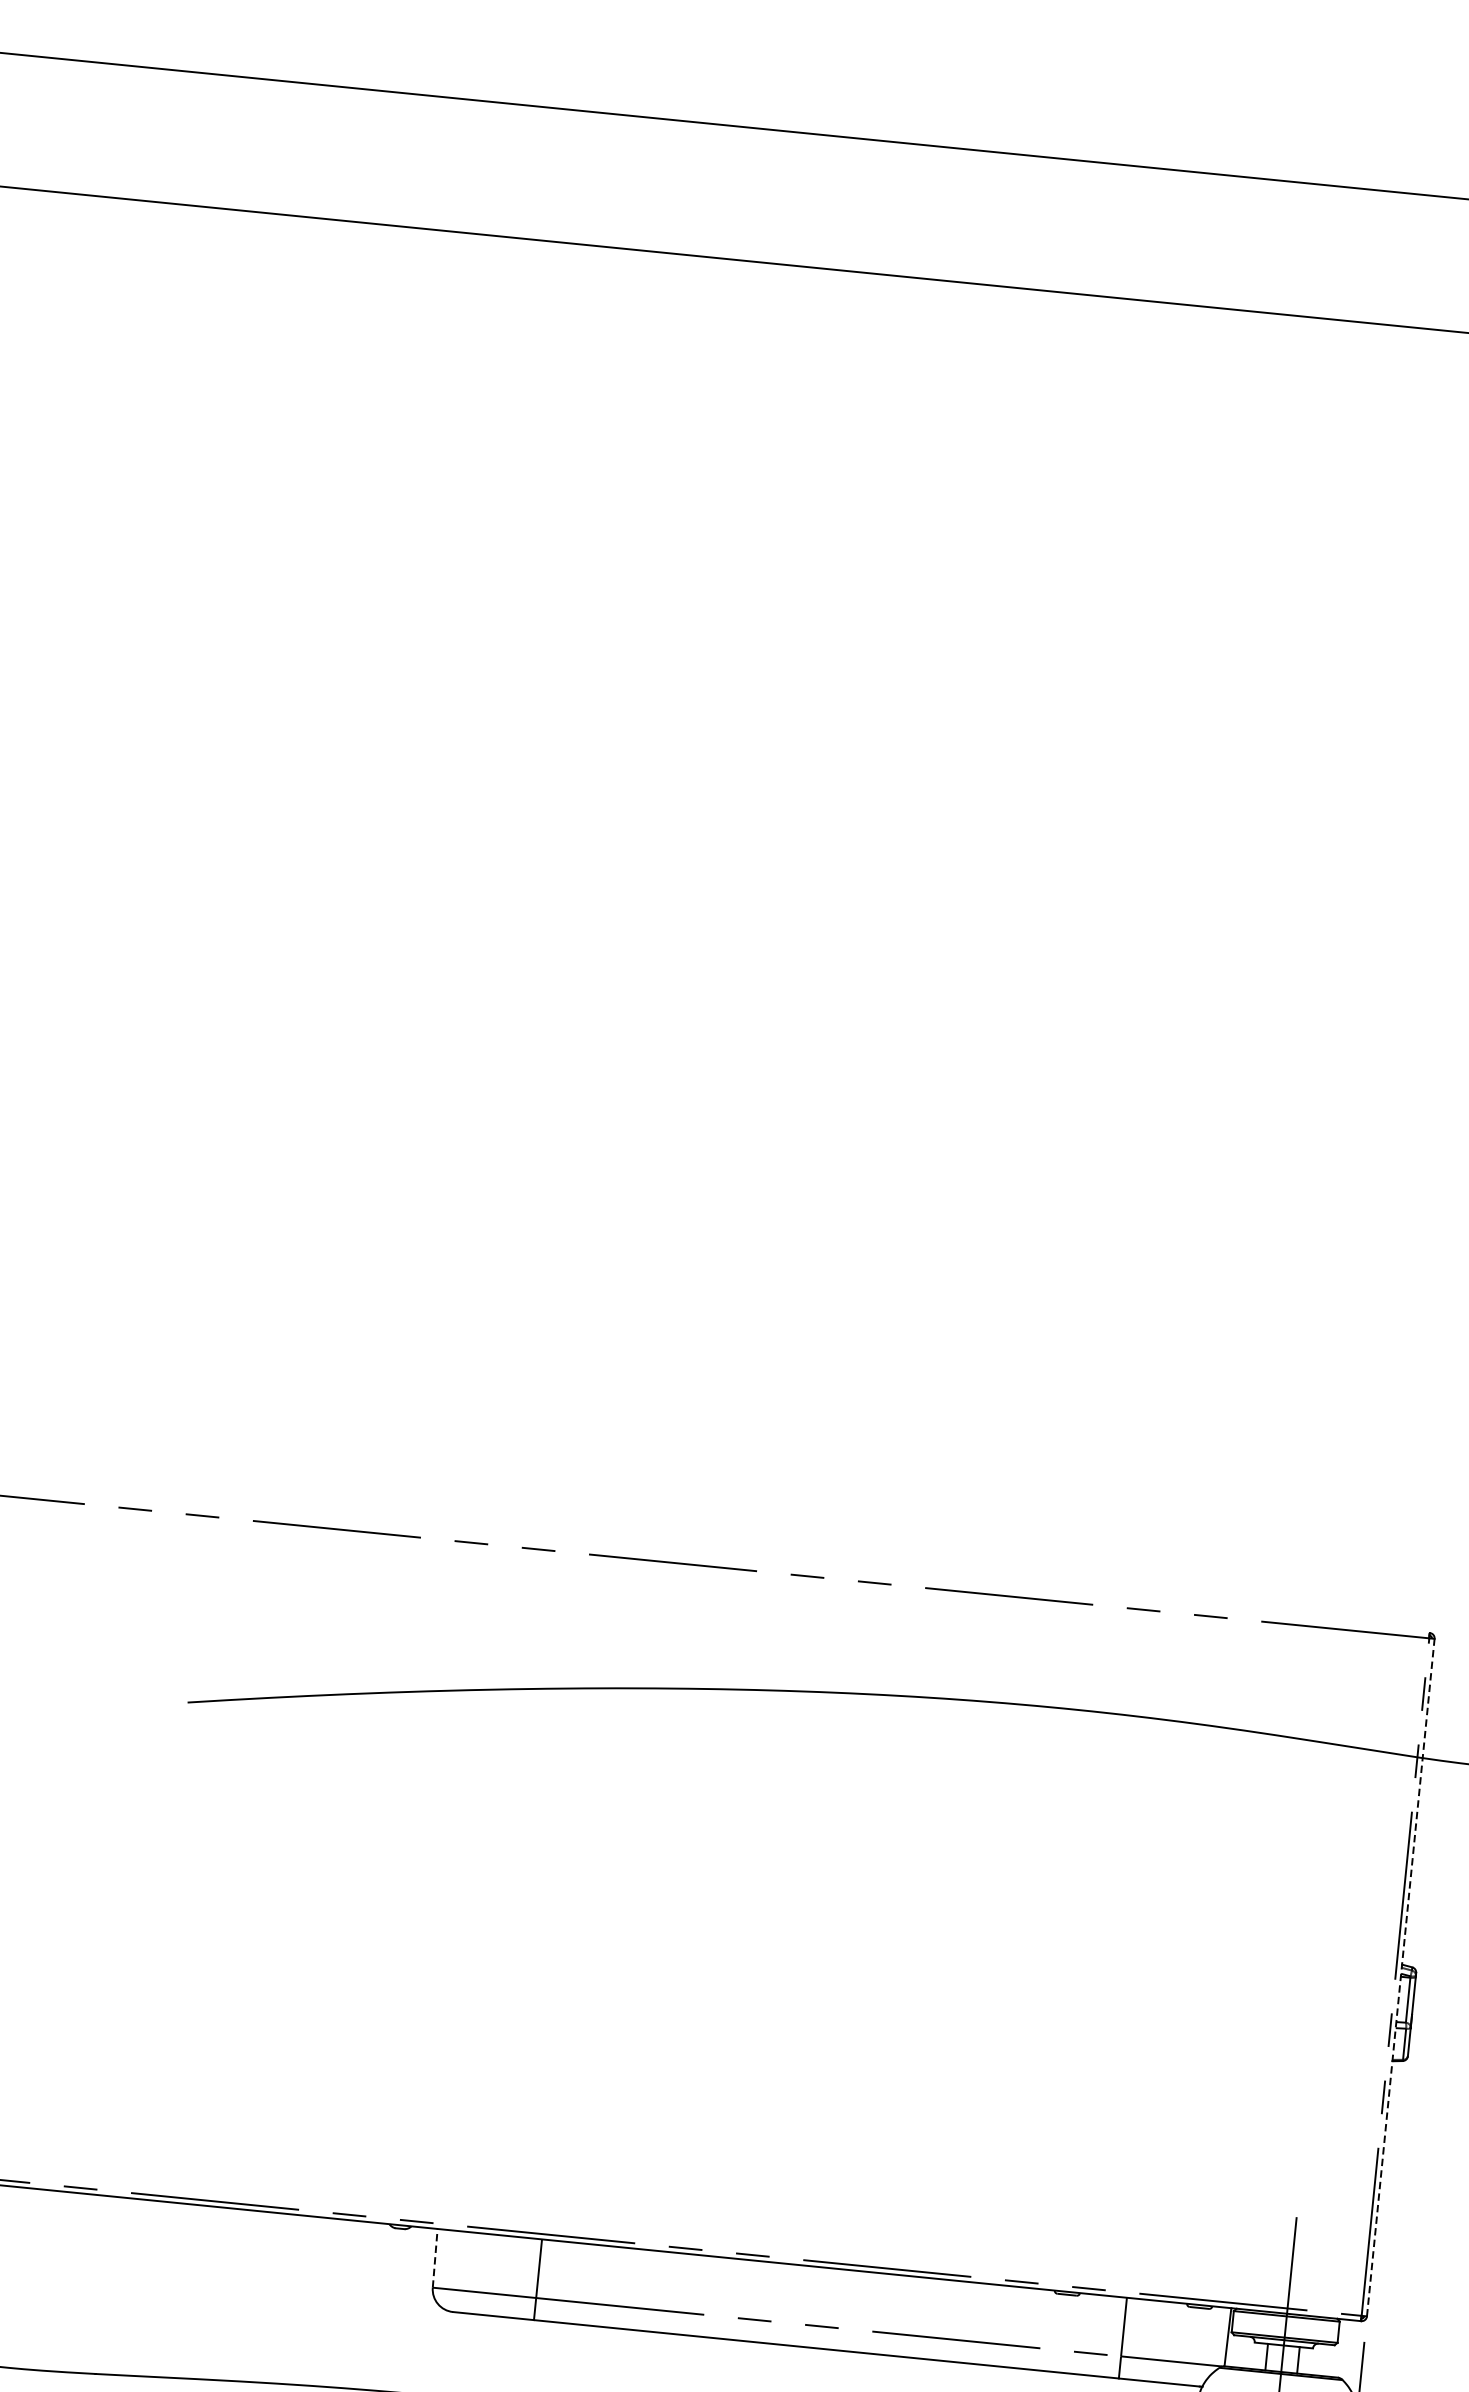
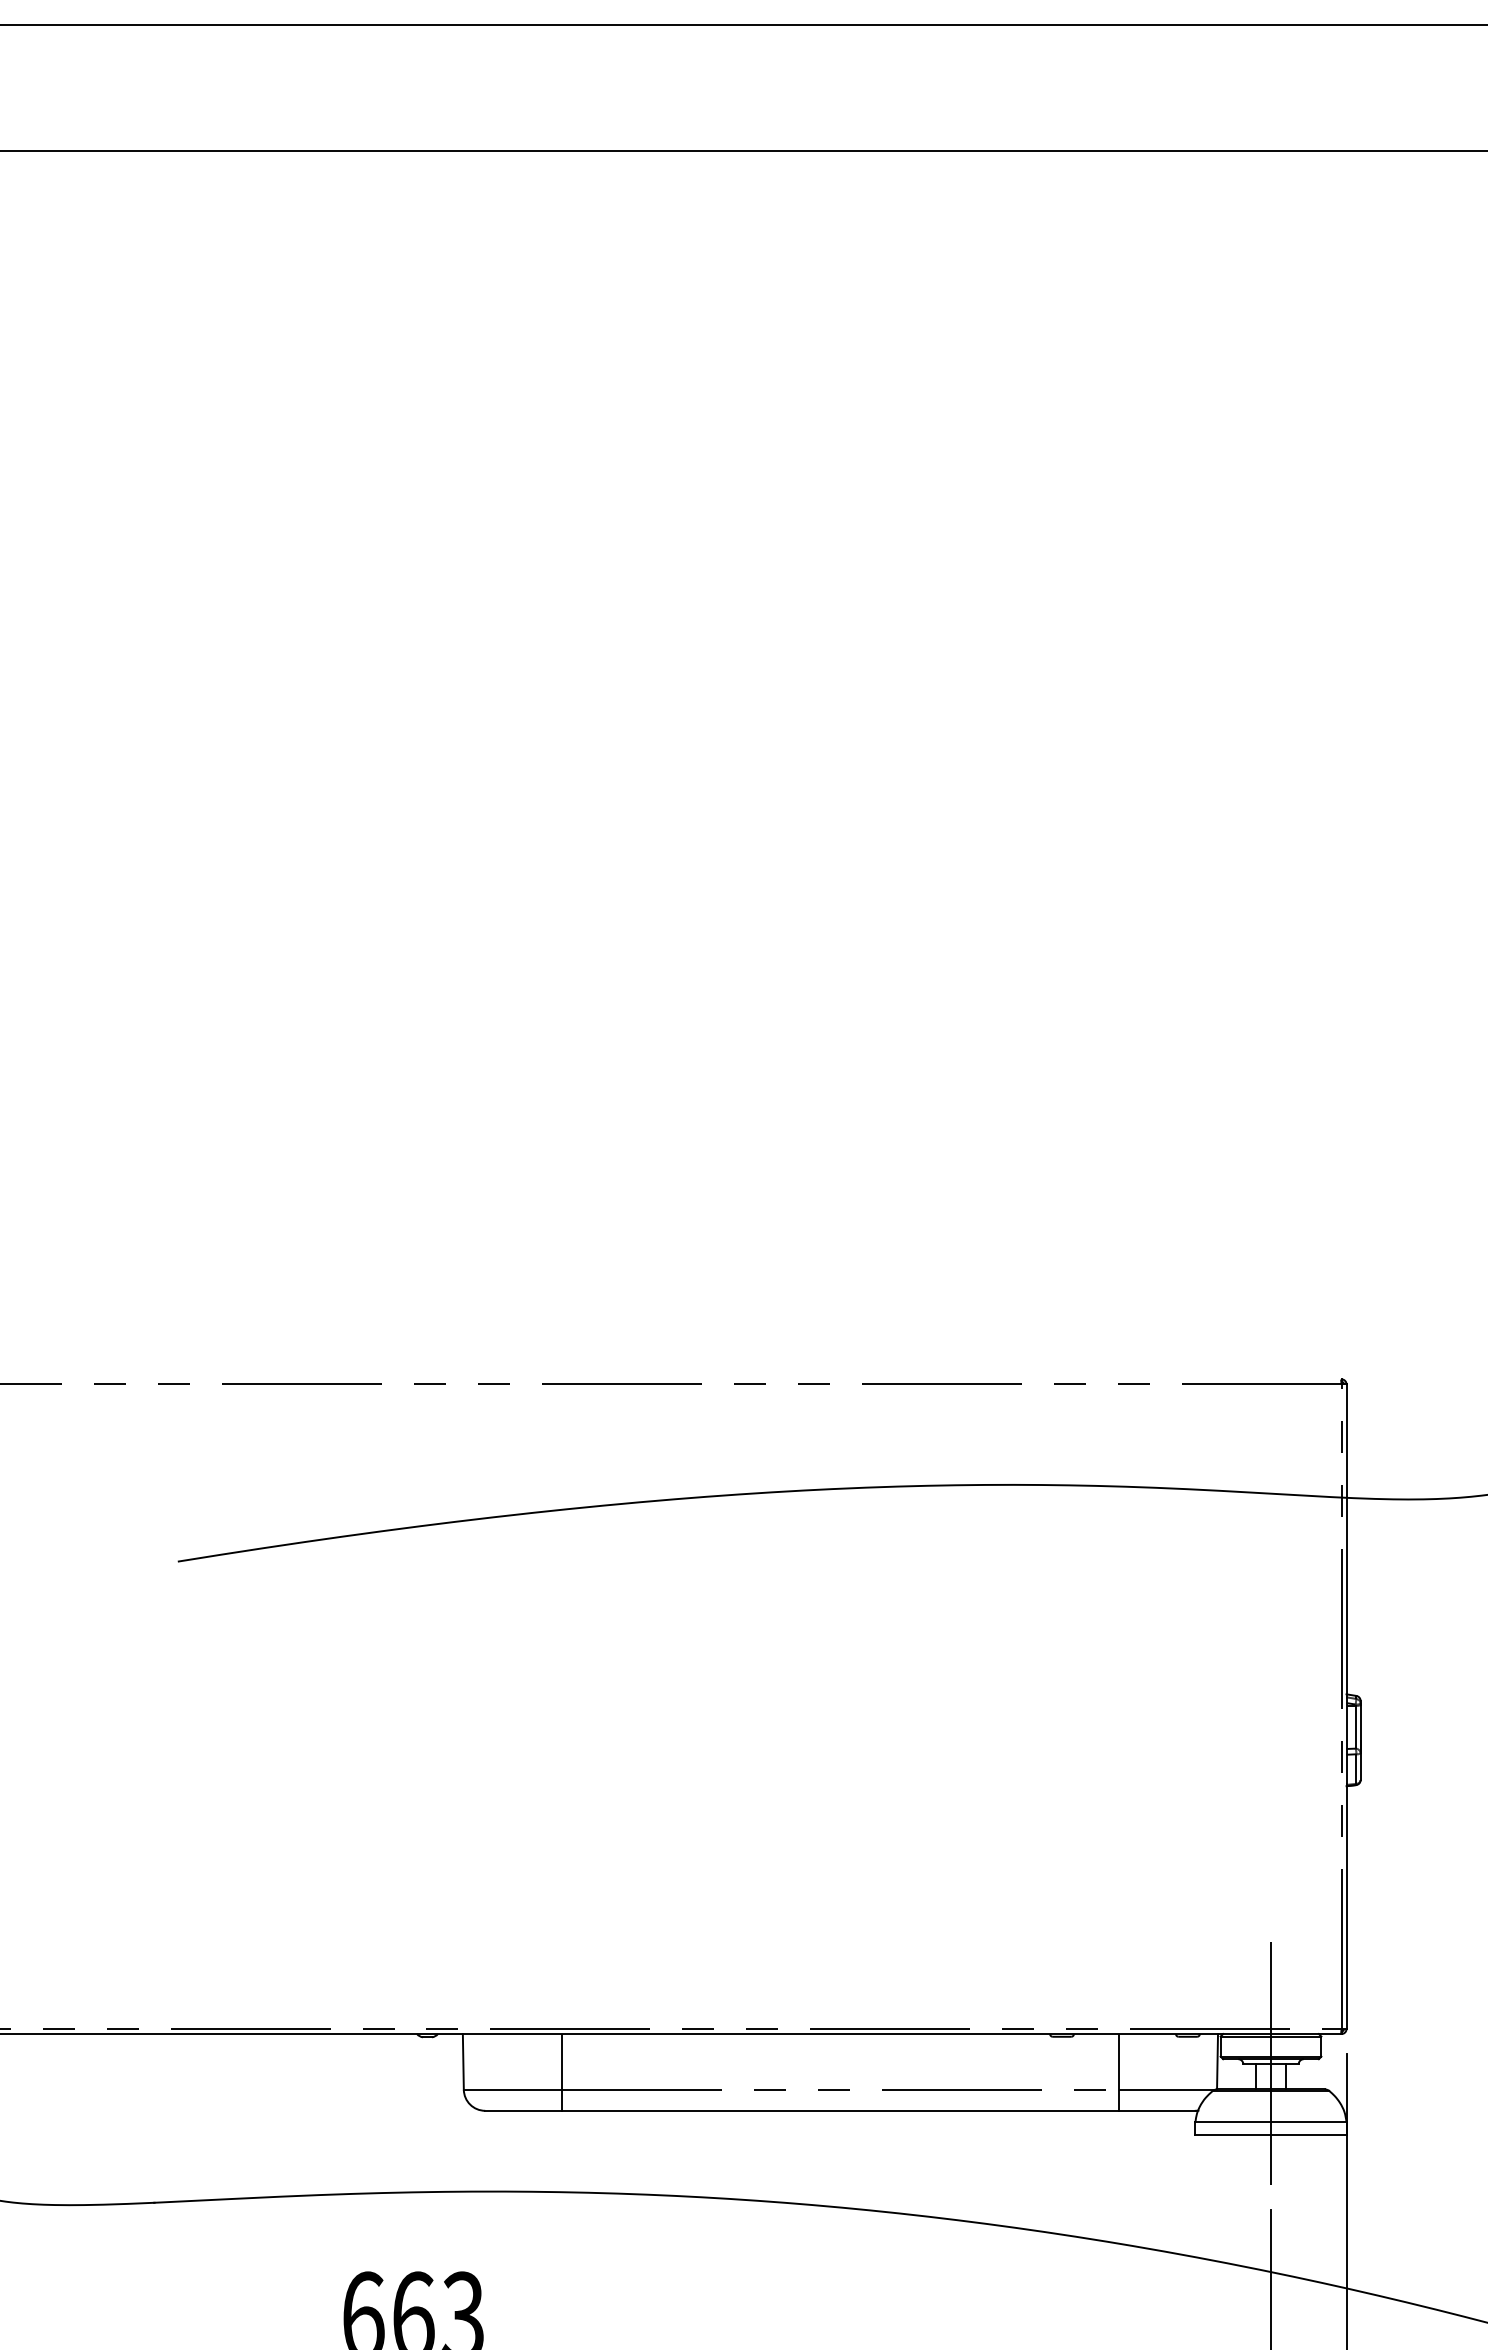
line: (1400, 1977) -> (1346, 1706), dashed -> solid
line: (435, 2257) -> (463, 2061), dashed -> solid

